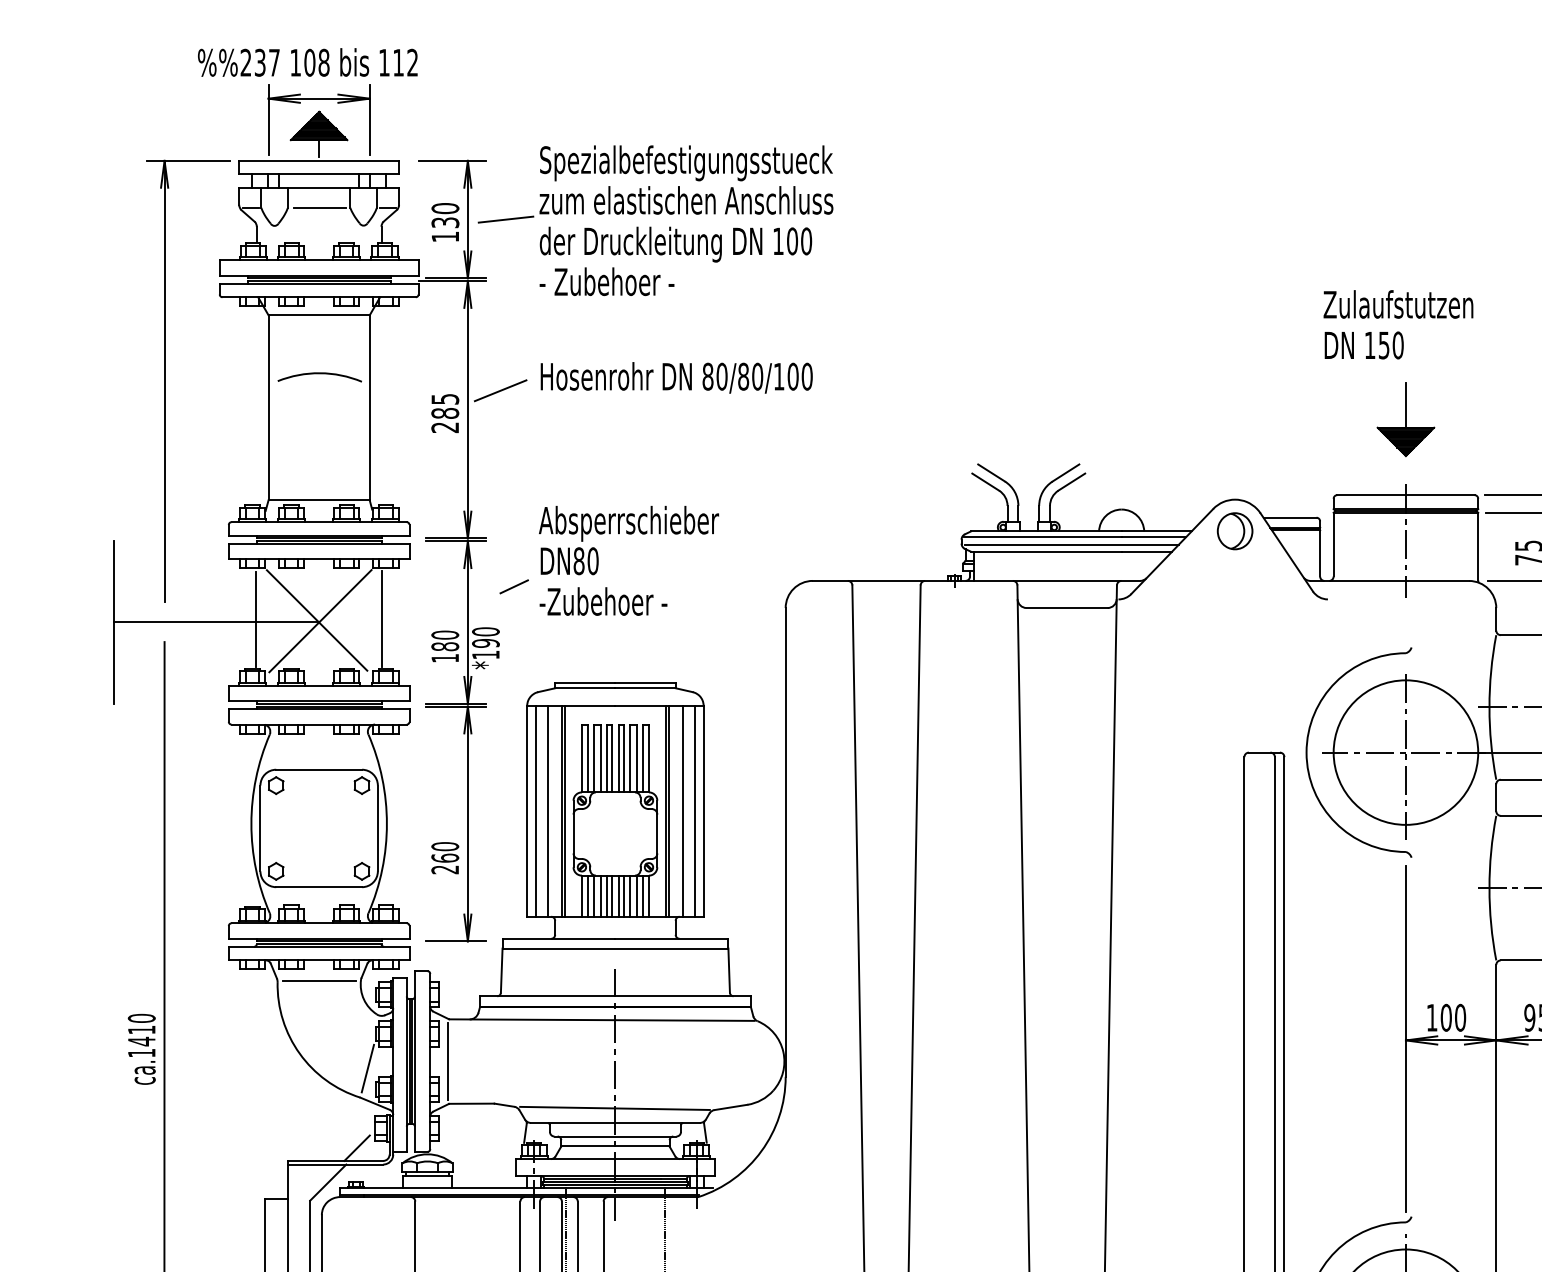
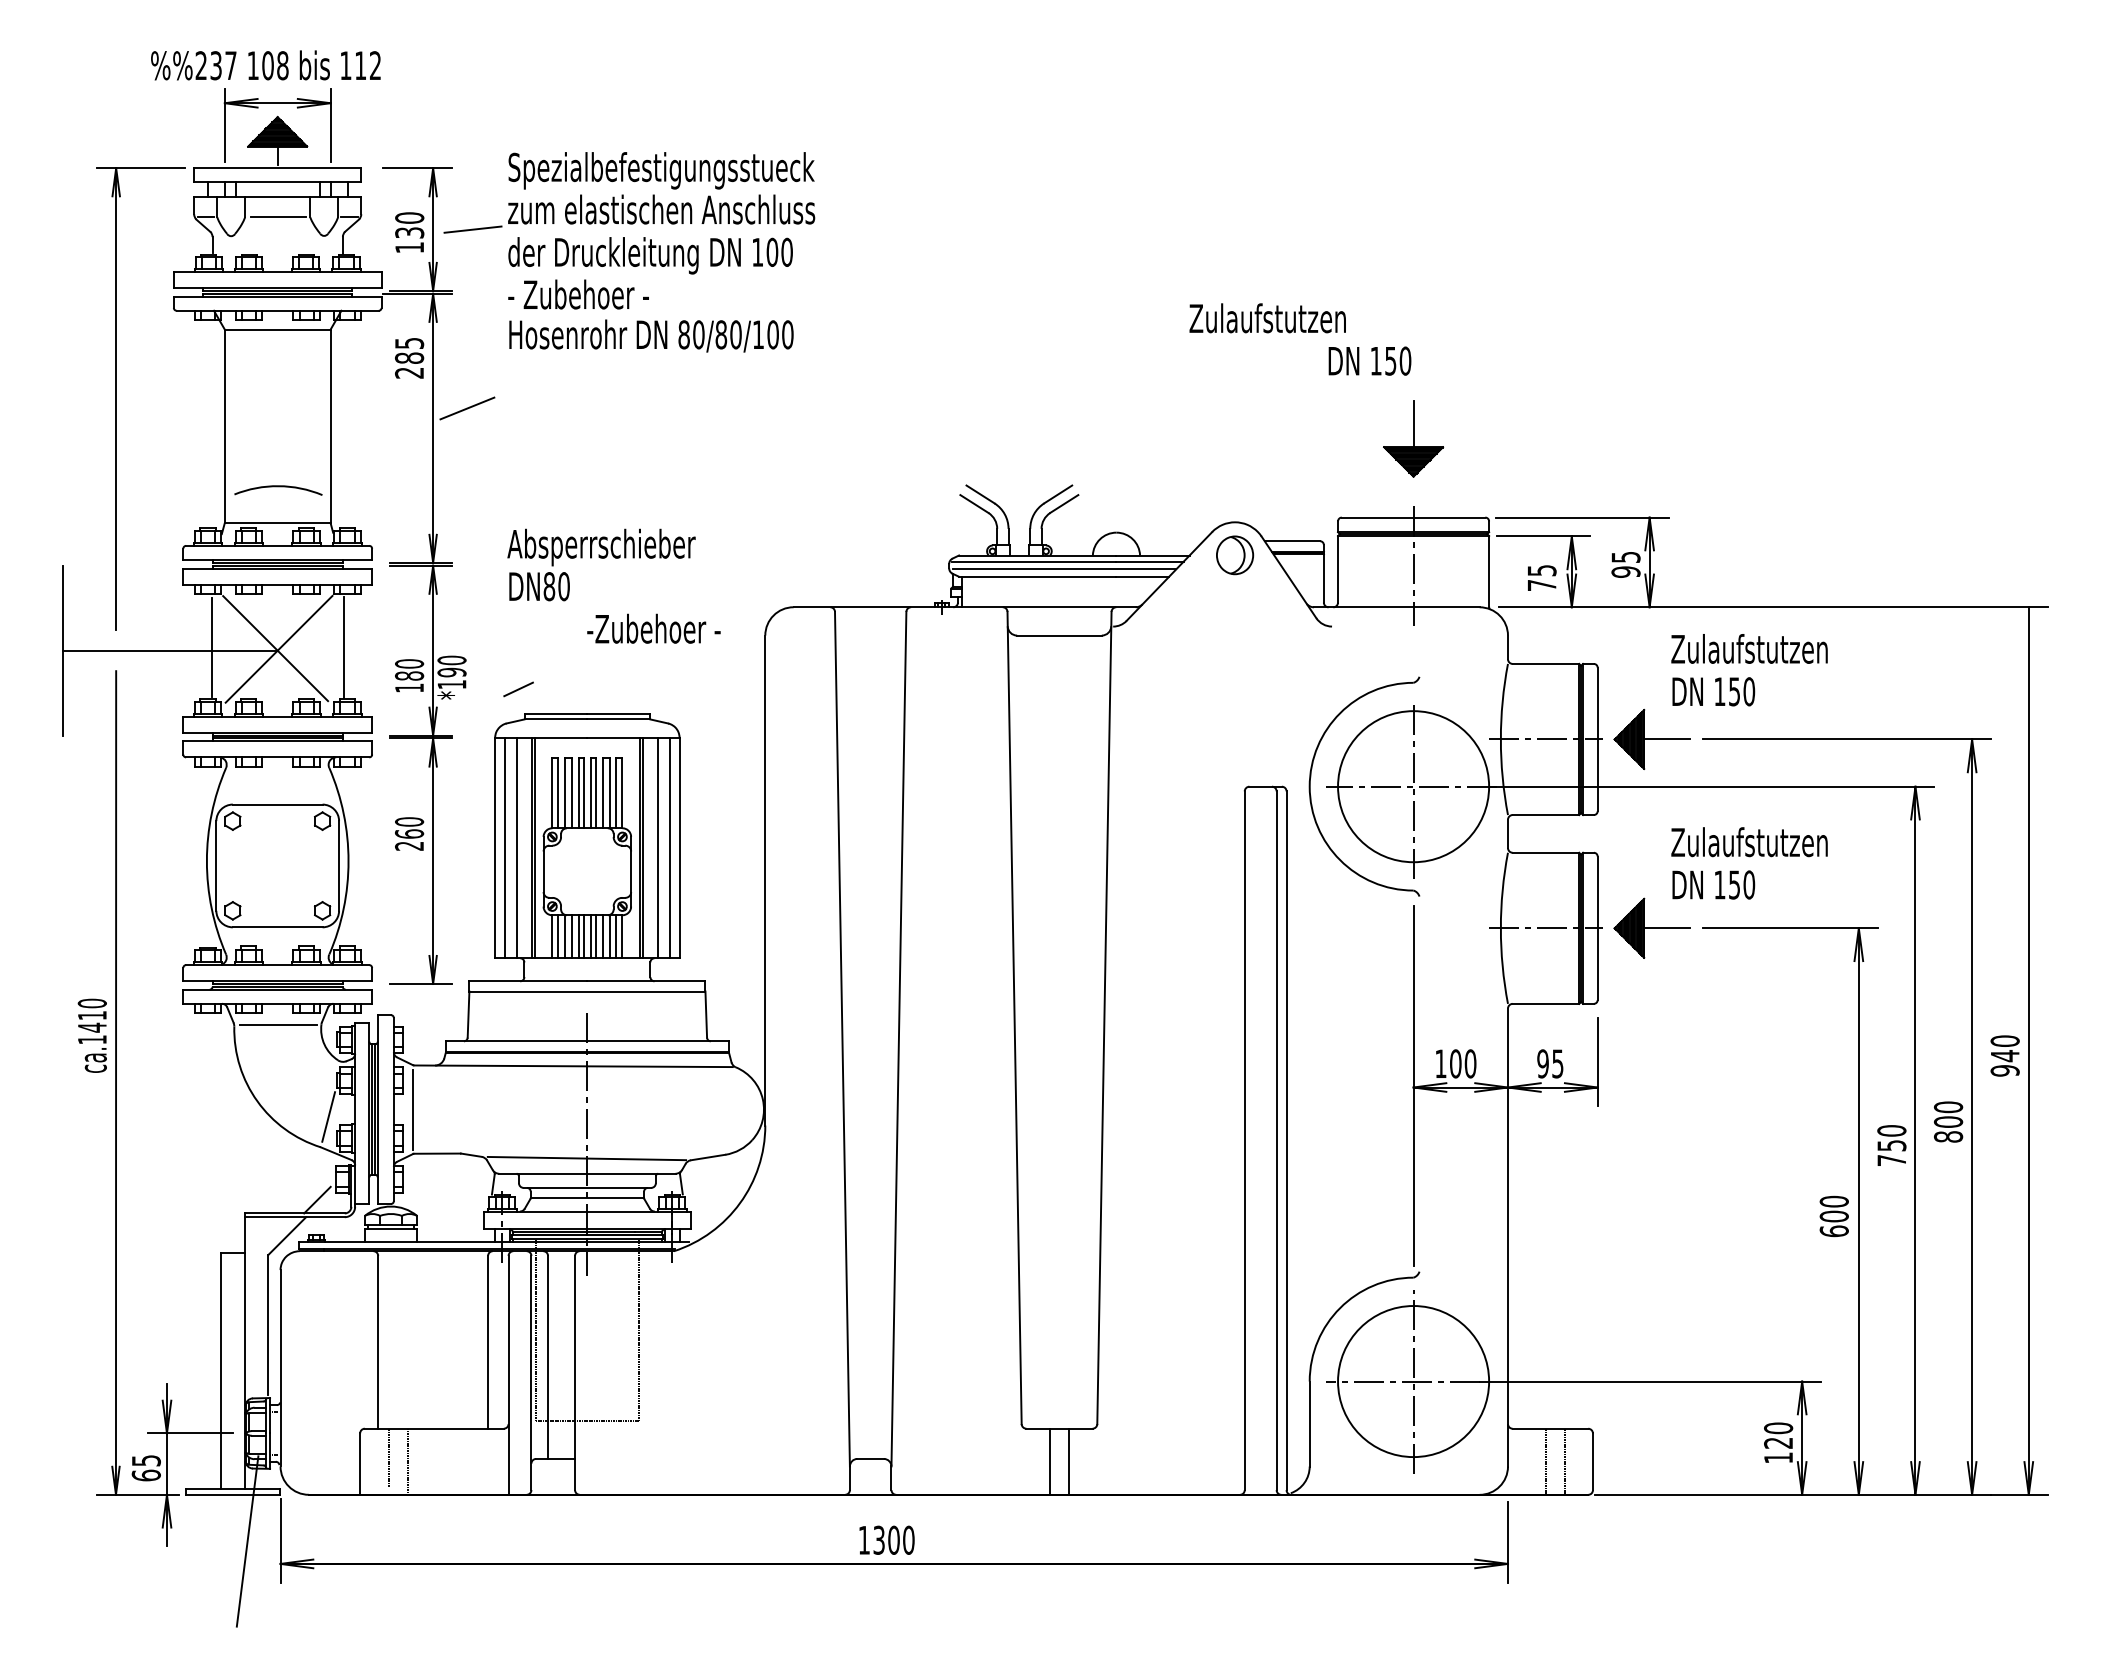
text: (1398, 304) -> (1267, 318), moved
arc: (319, 374) -> (278, 487), moved
text: (676, 377) -> (651, 335), moved
text: (445, 413) -> (409, 358), moved
line: (514, 586) -> (518, 689), moved
text: (603, 601) -> (653, 628), moved
text: (445, 857) -> (409, 833), moved
text: (140, 1049) -> (91, 1035), moved

